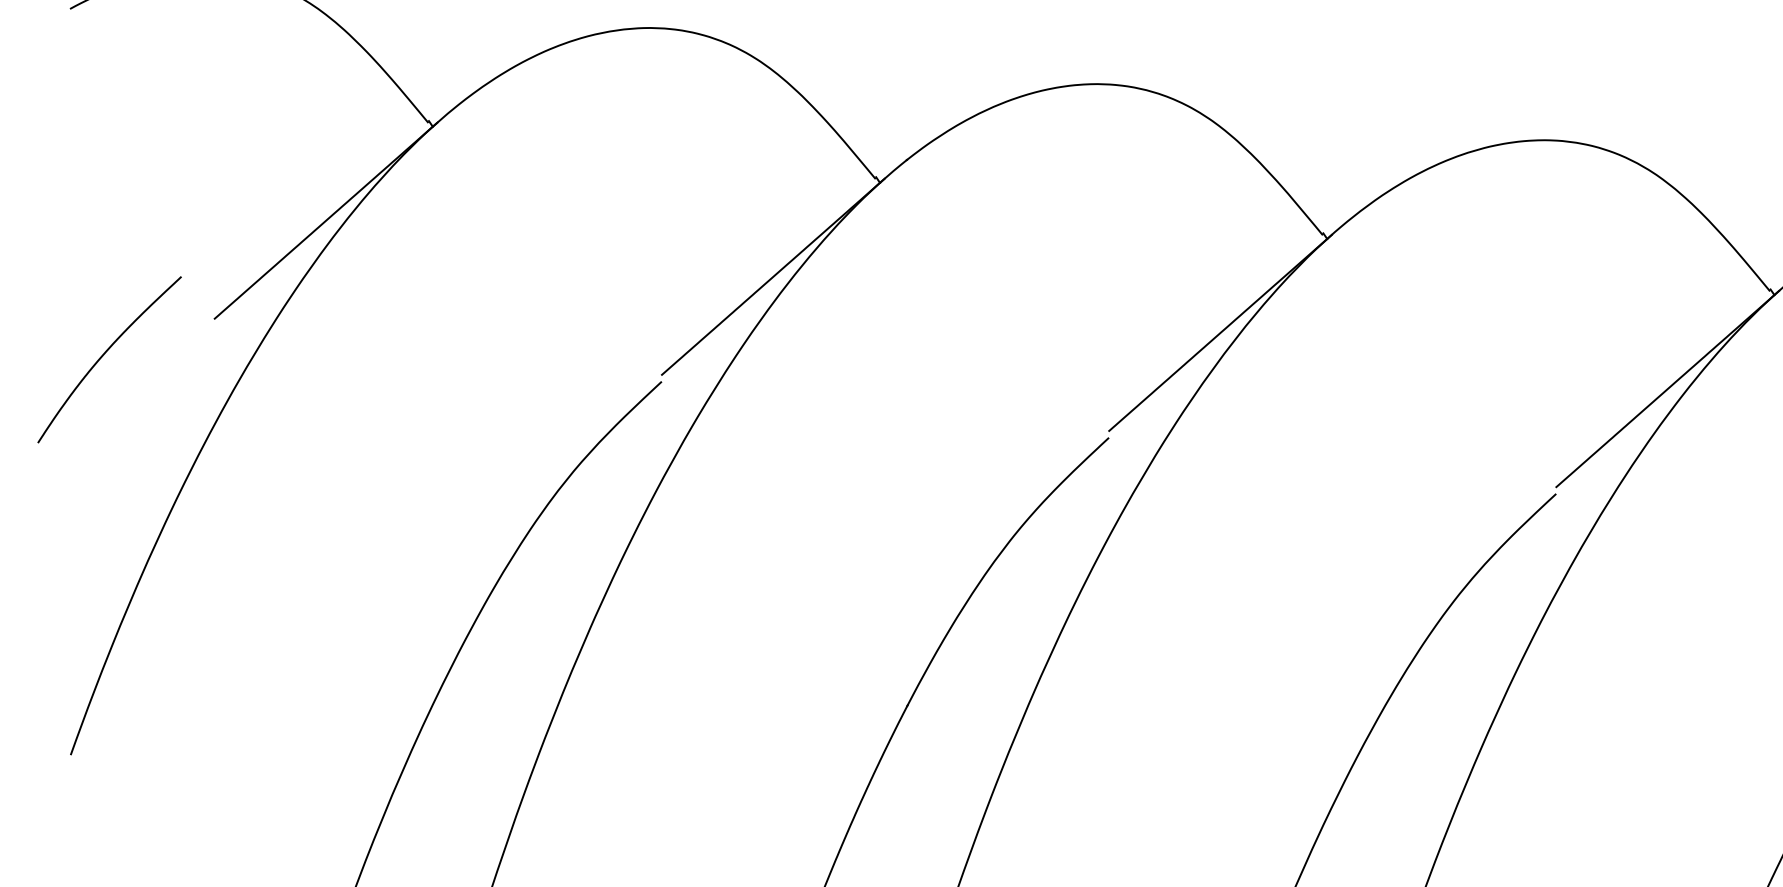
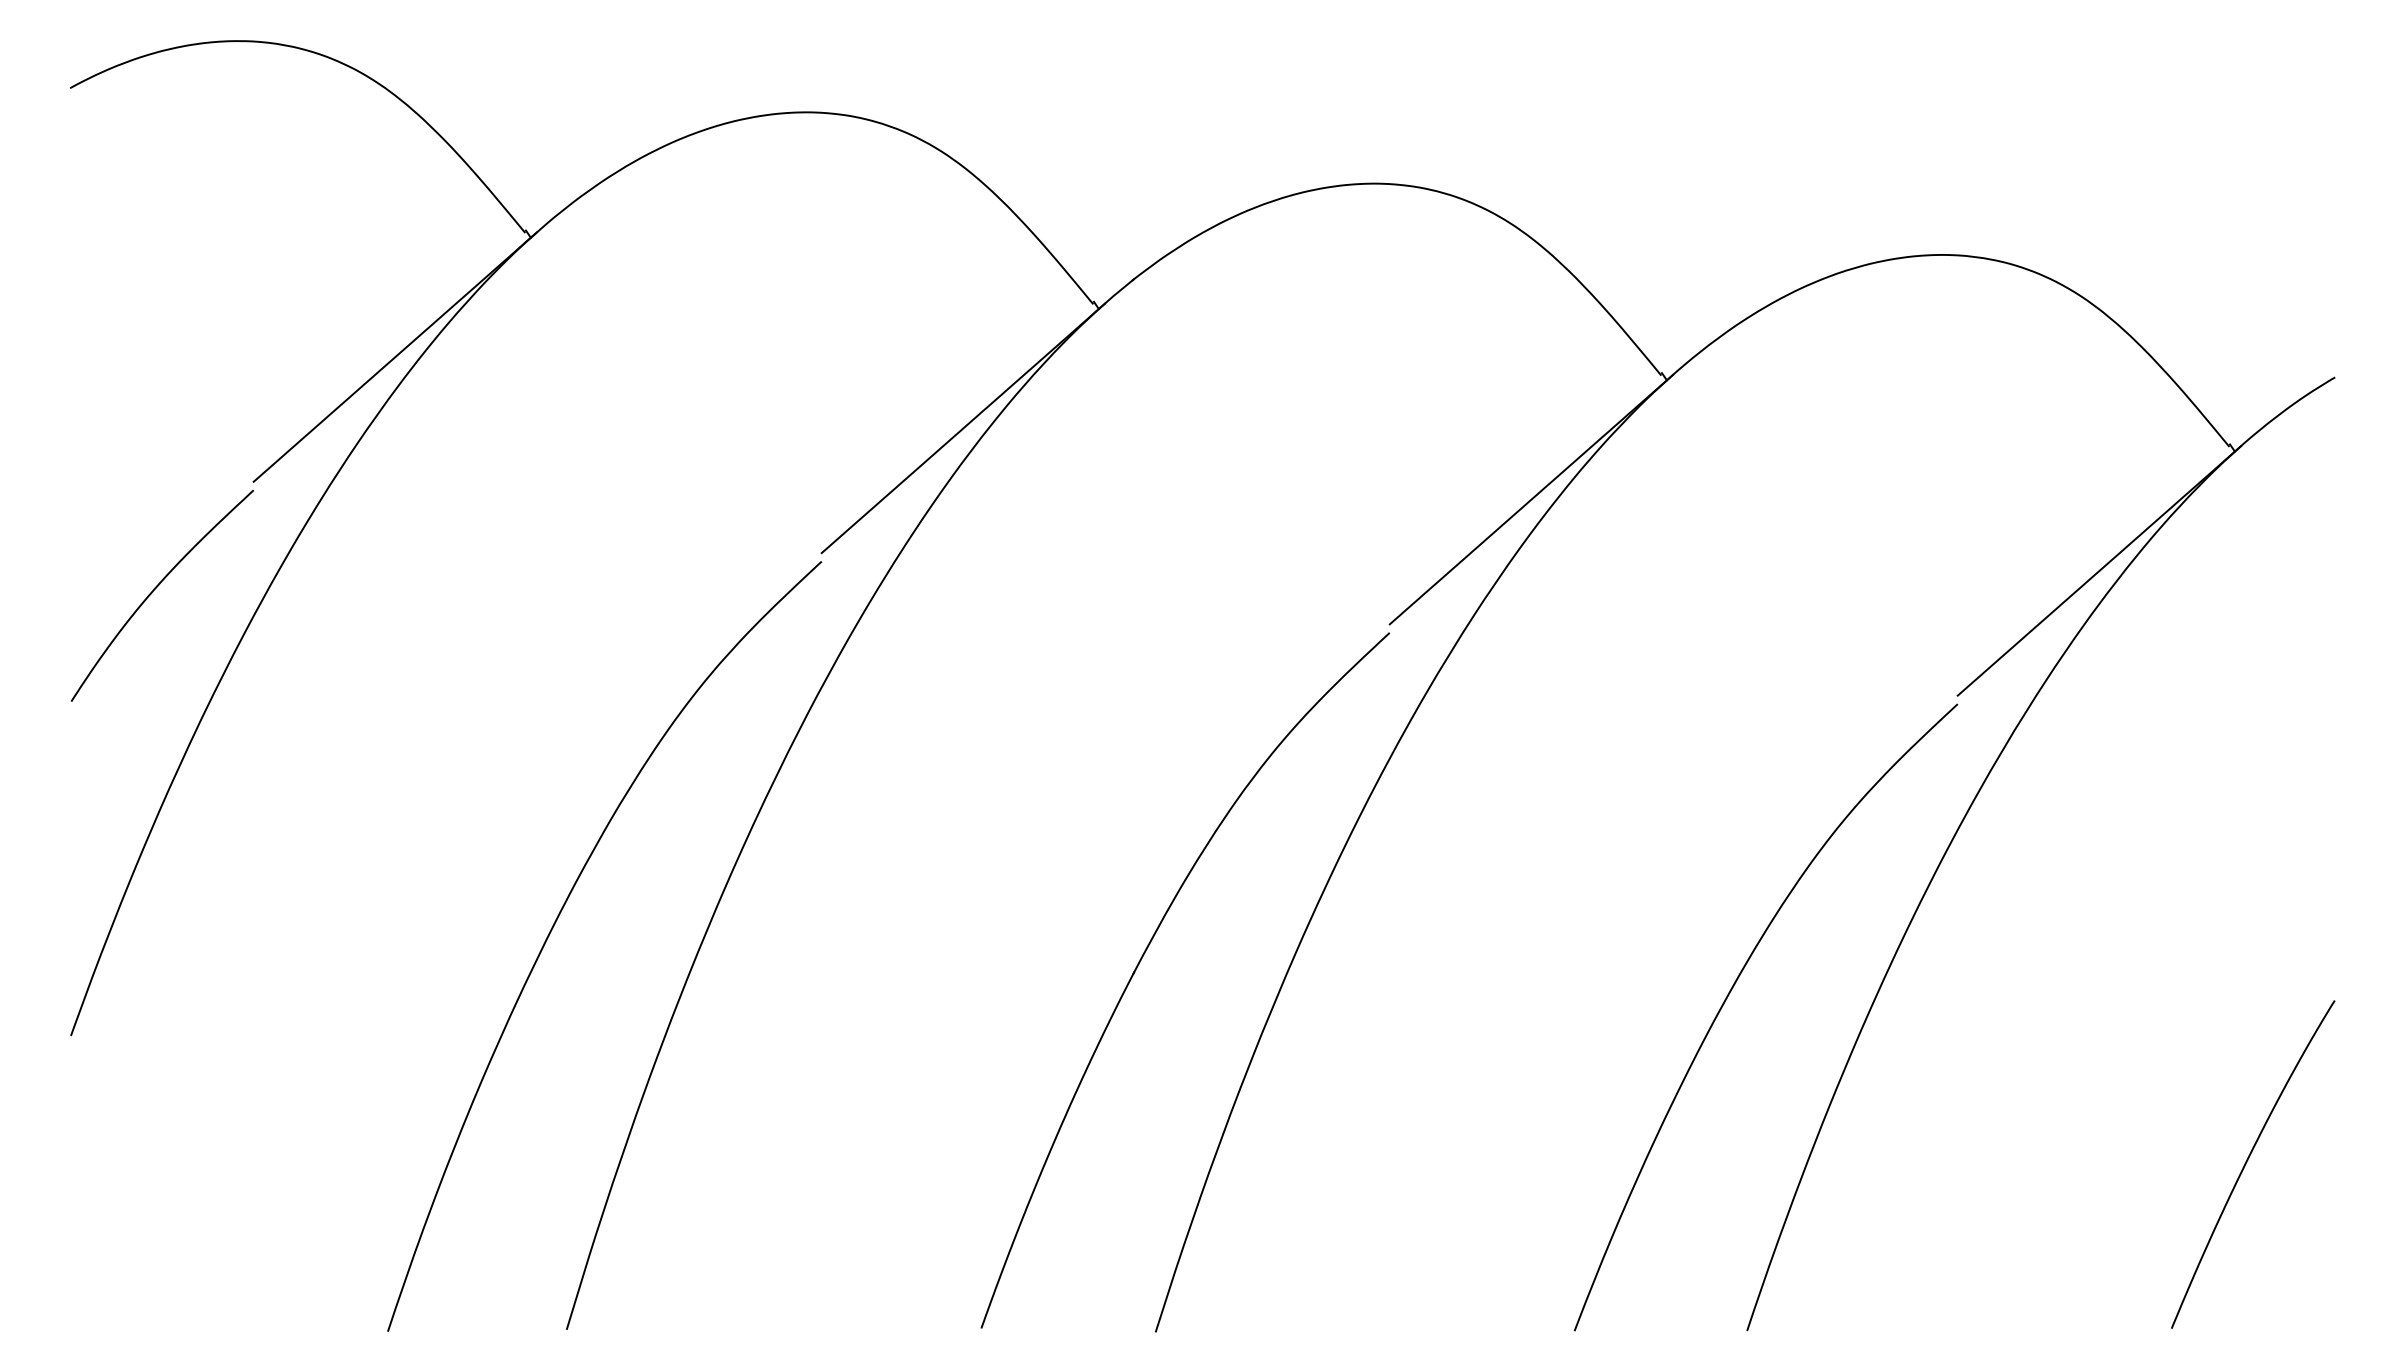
curve: (105, 354) -> (156, 588), moved

